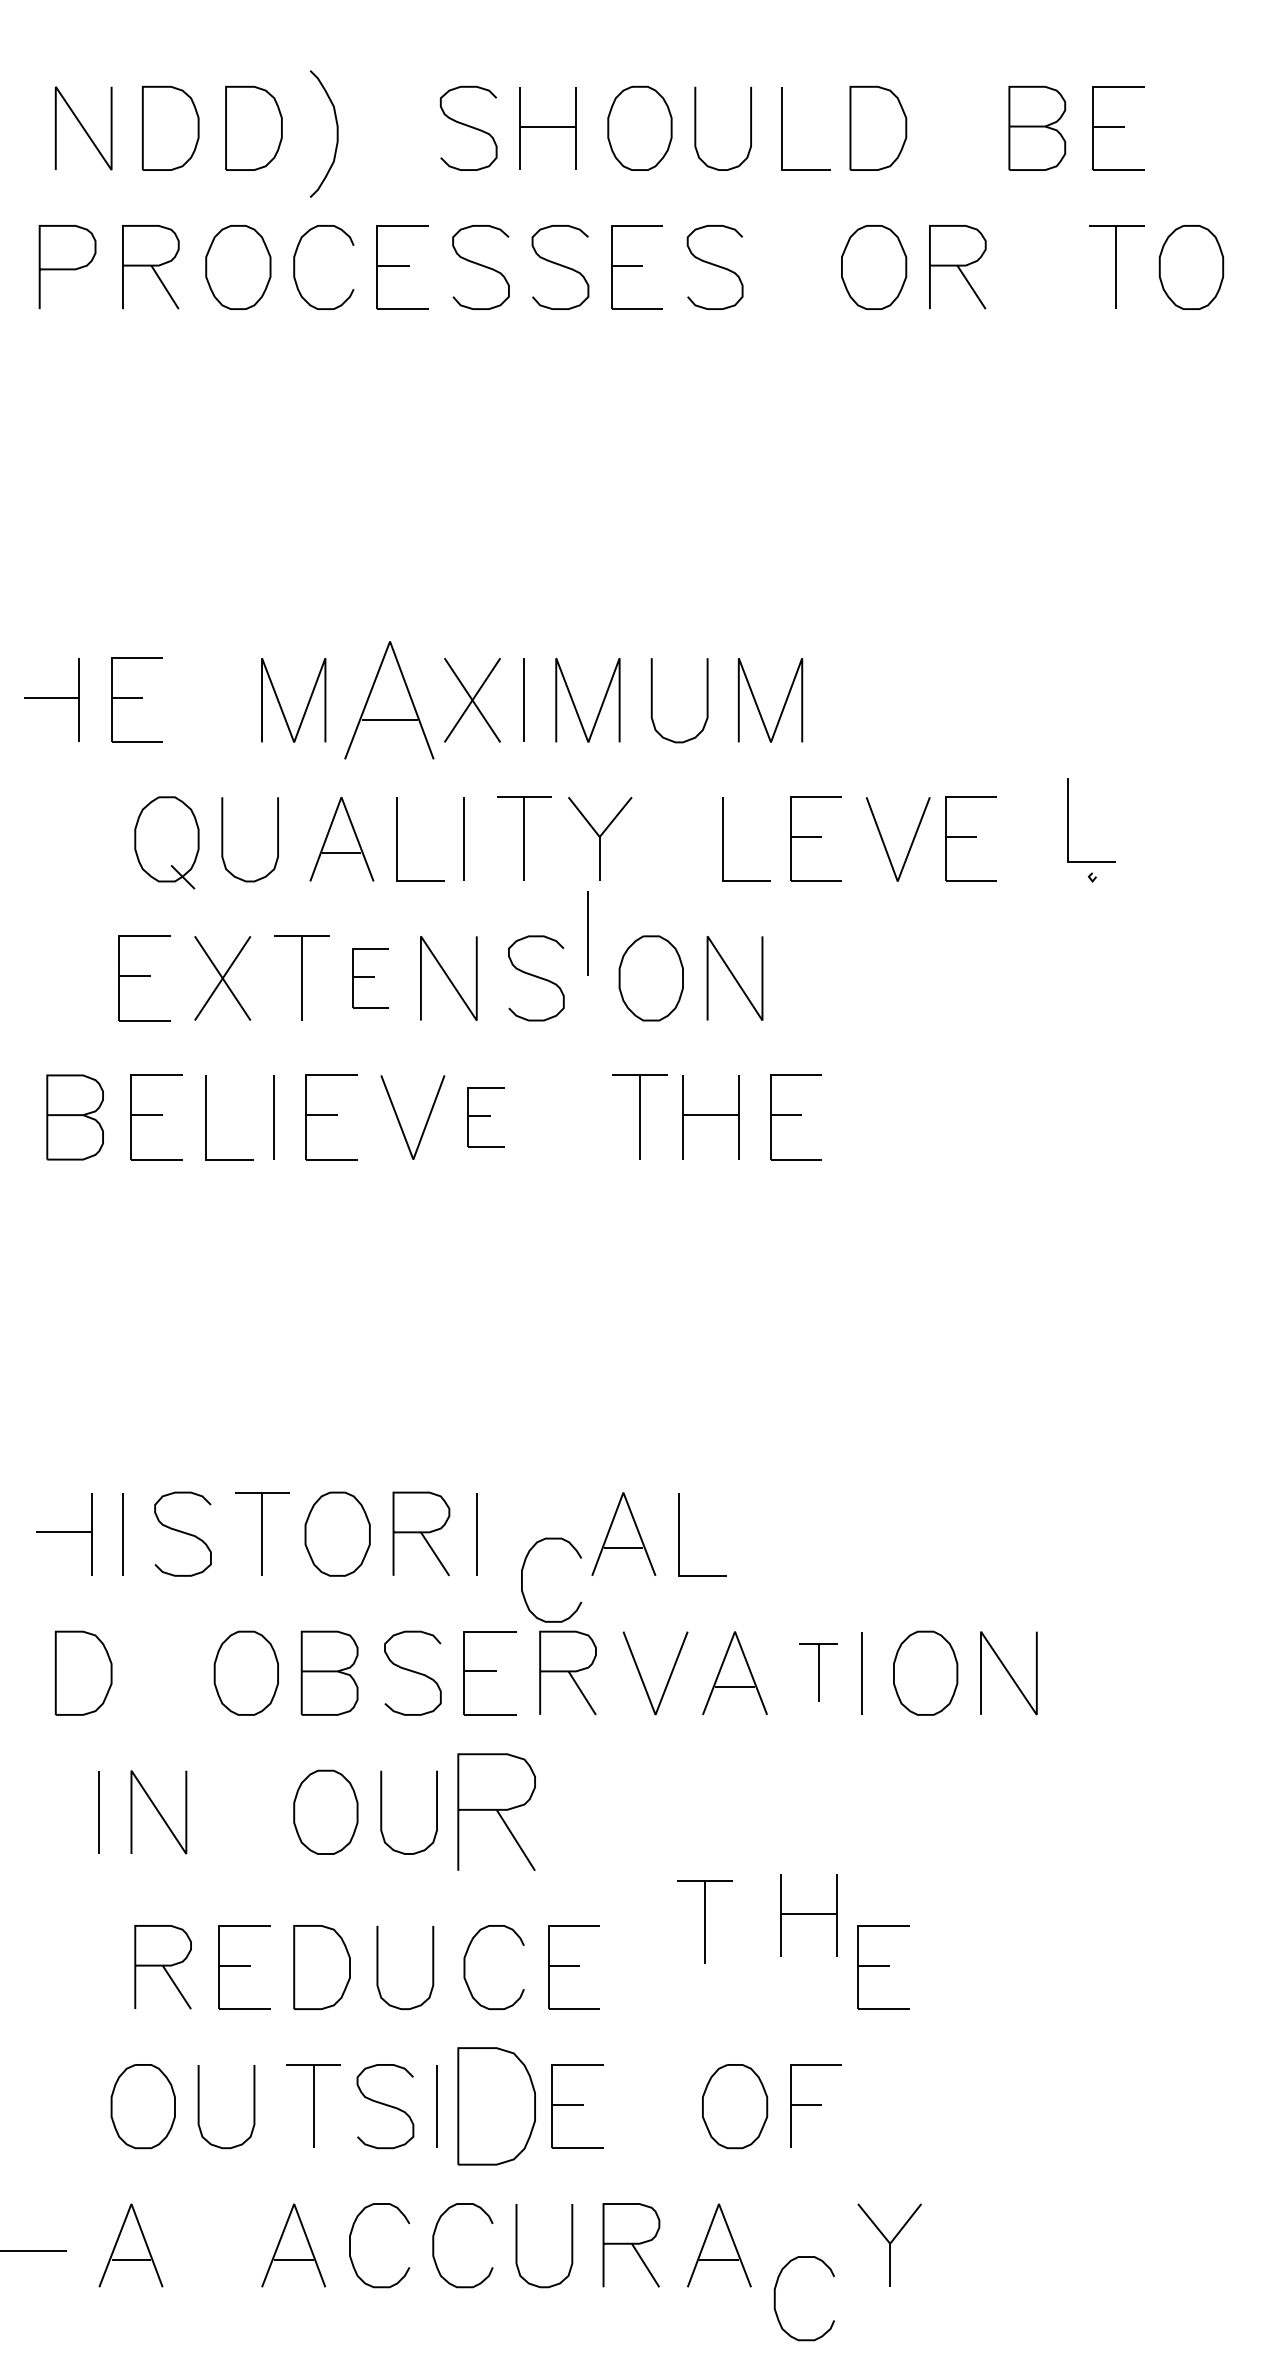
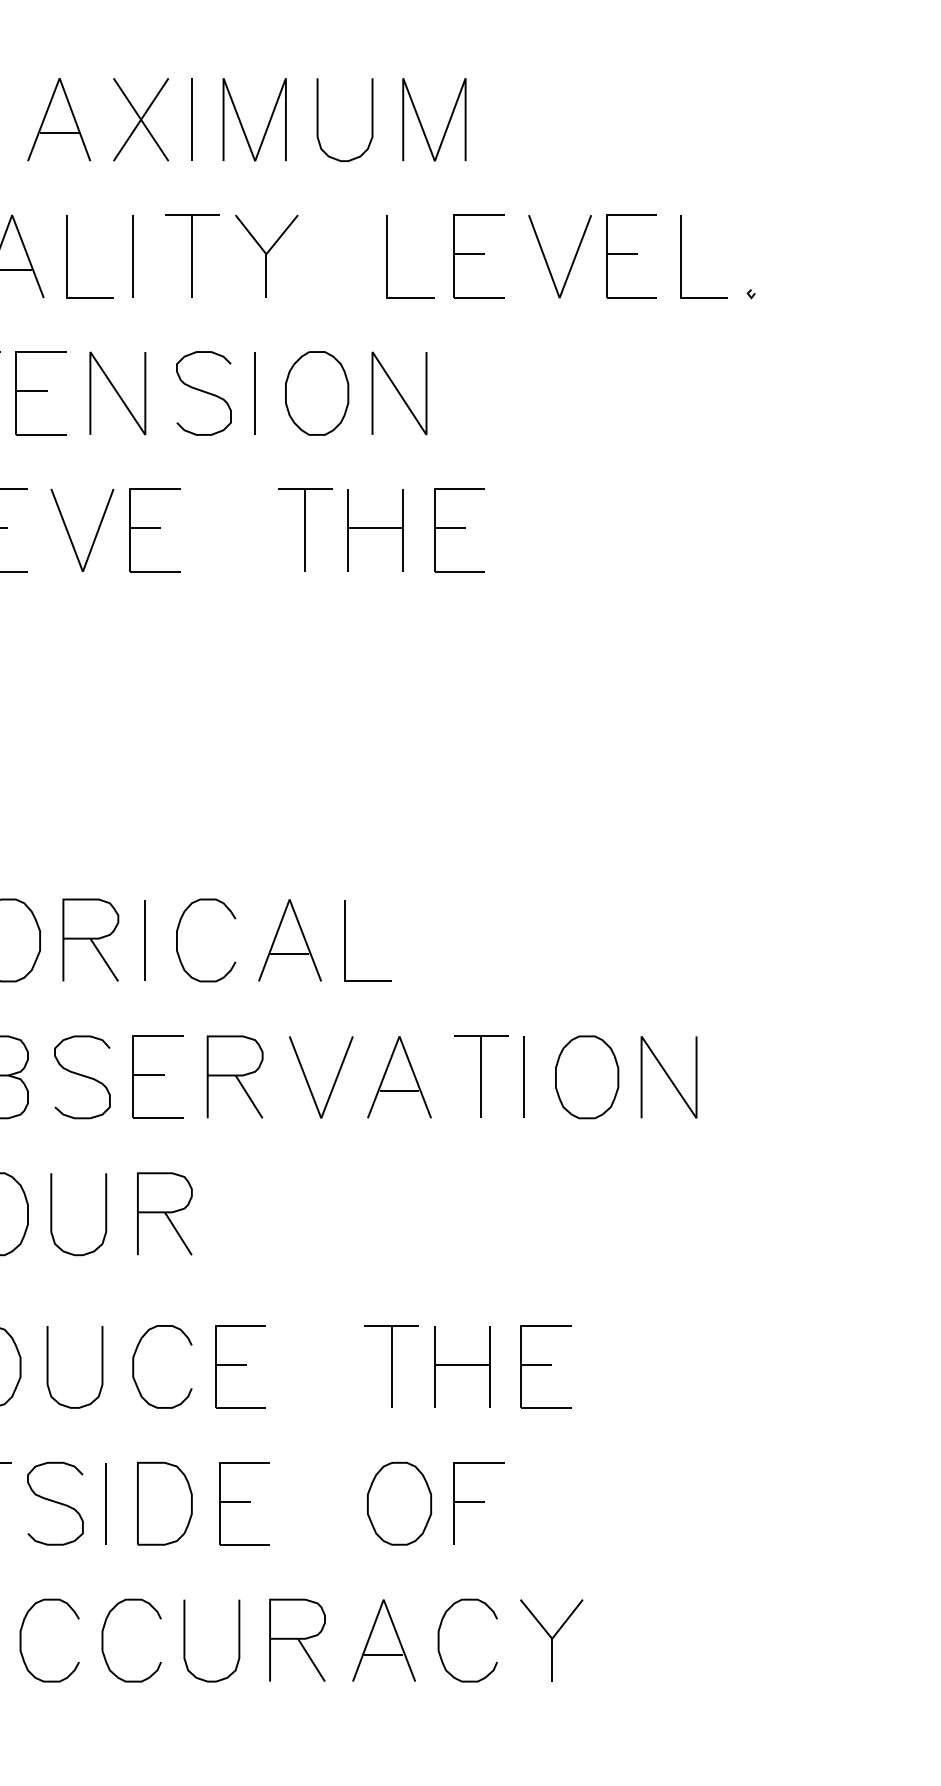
part: (388, 699) -> (58, 118), size x0.71
line: (1068, 820) -> (681, 256), moved
line: (587, 933) -> (254, 393), moved
part: (370, 978) -> (40, 393), size x1.43
part: (486, 1117) -> (154, 530), size x1.43
curve: (522, 1579) -> (177, 939), moved
part: (818, 1672) -> (481, 1076), size x1.43
part: (496, 1811) -> (164, 1213), size x0.71
part: (808, 1915) -> (461, 1366), moved
part: (704, 1921) -> (391, 1365), moved
part: (496, 2106) -> (164, 1503), size x0.71
curve: (775, 2298) -> (439, 1640), moved

